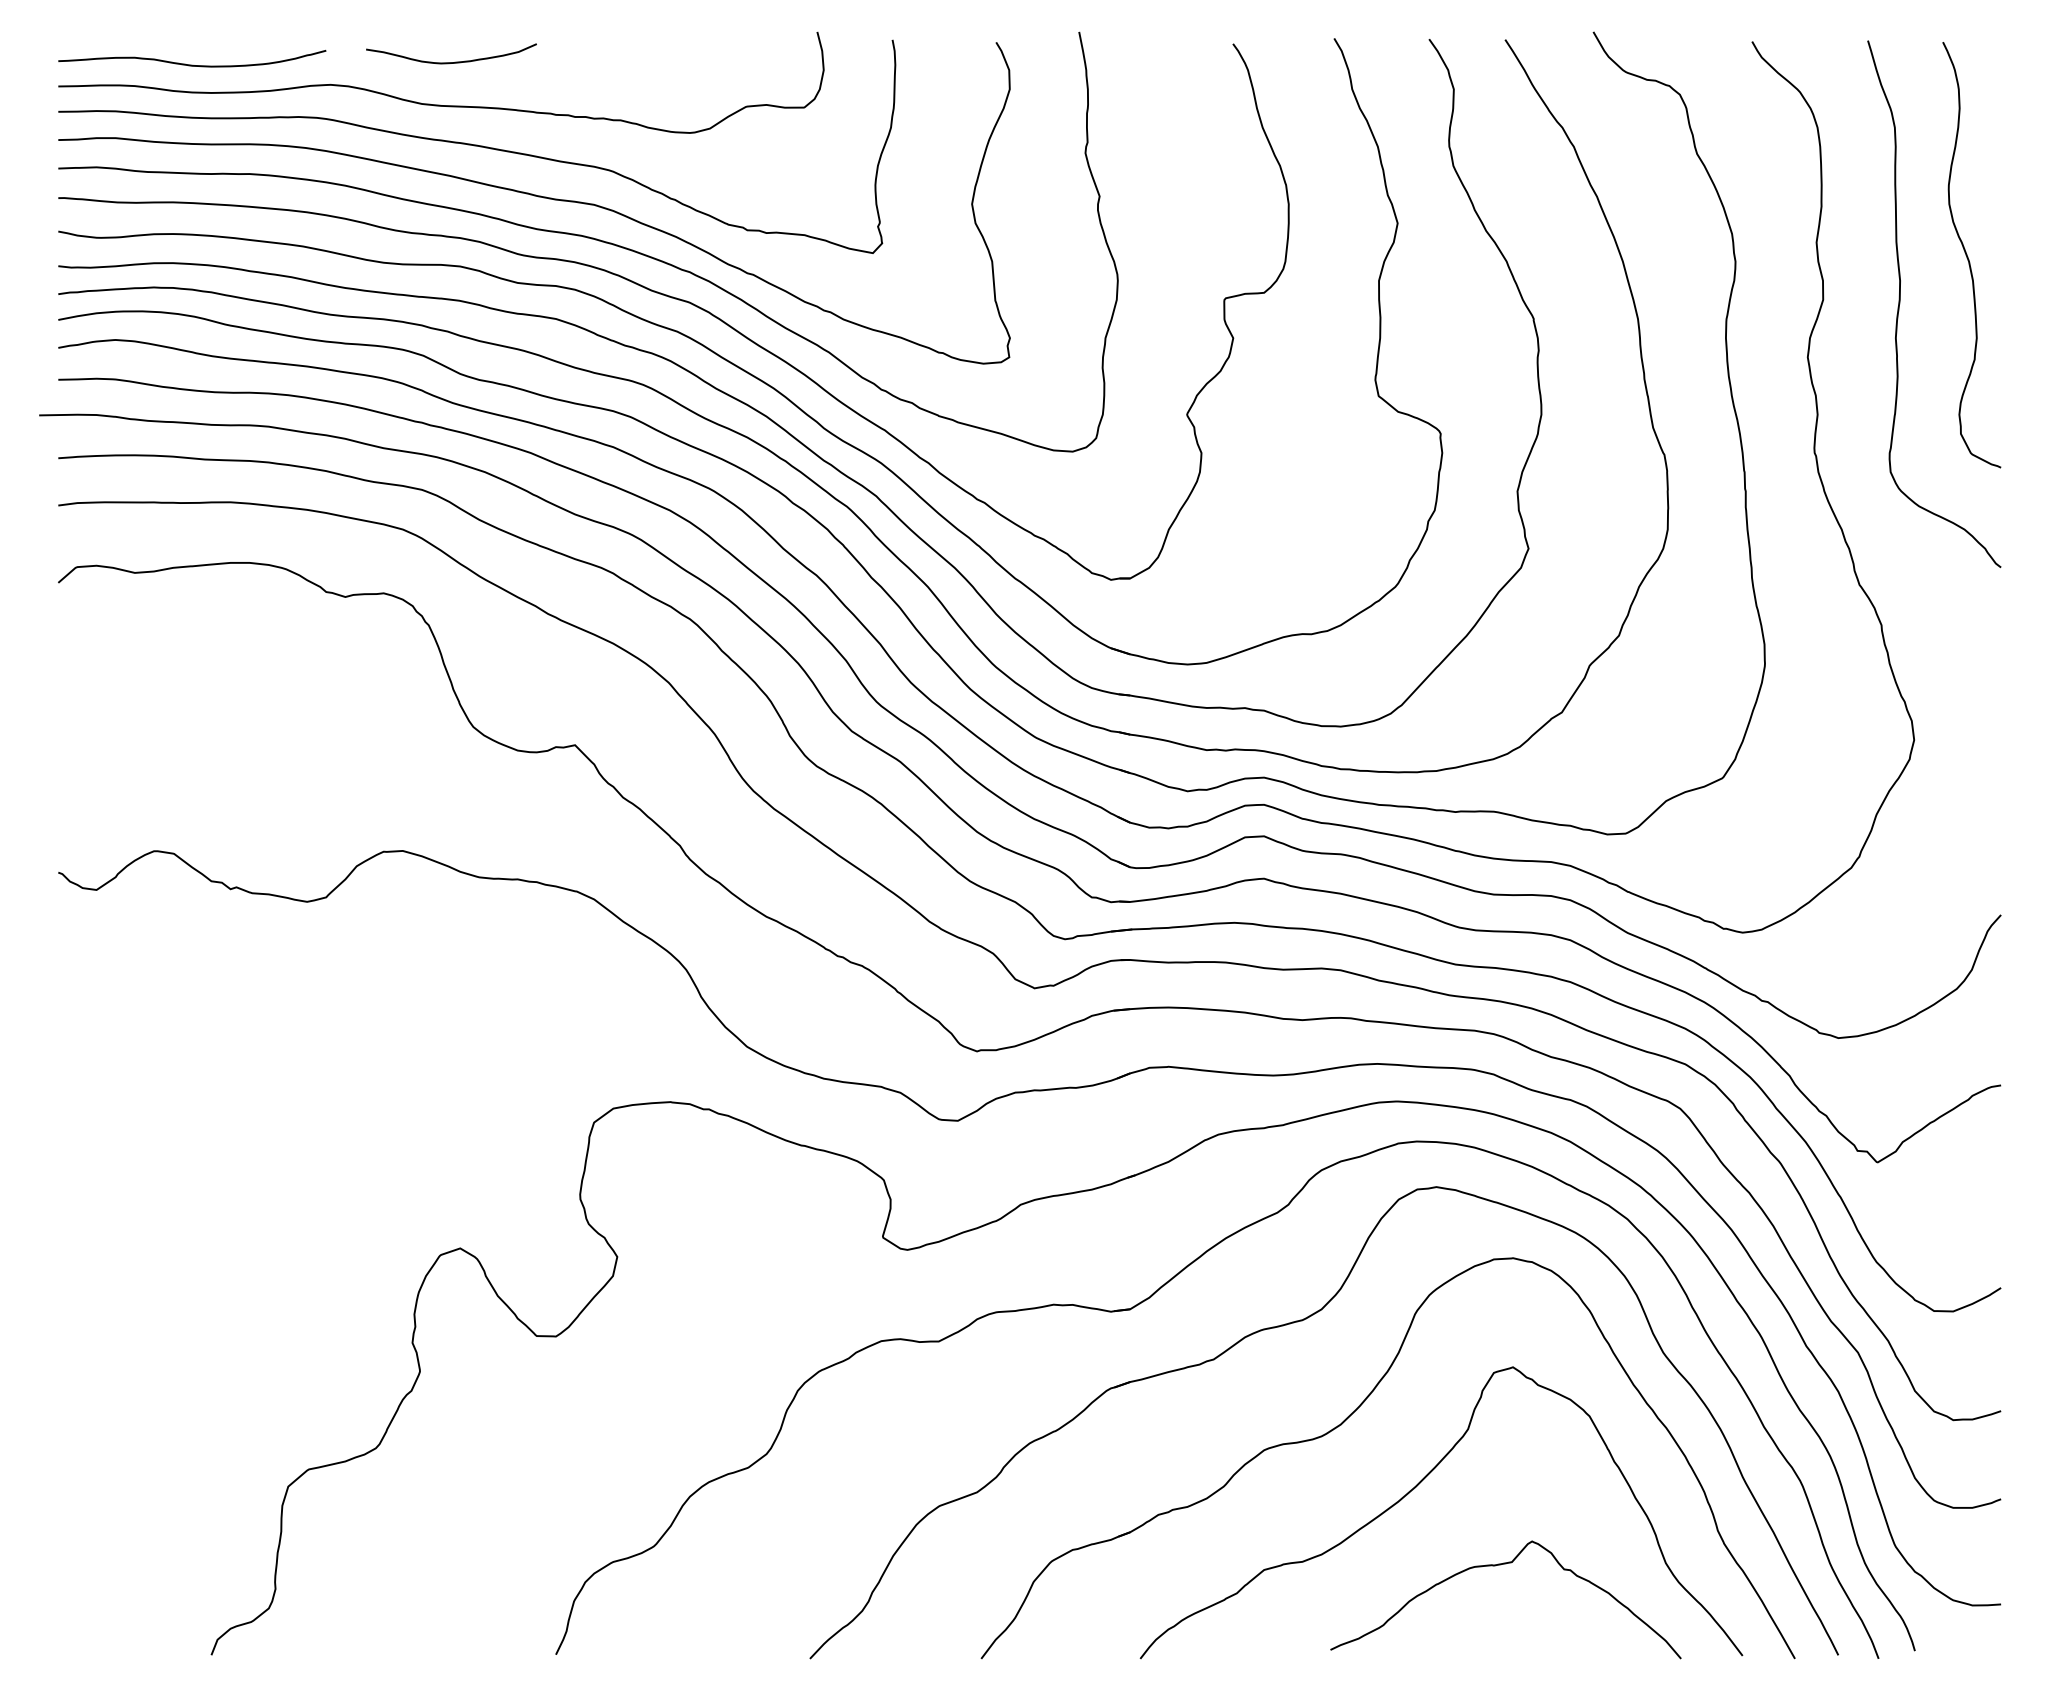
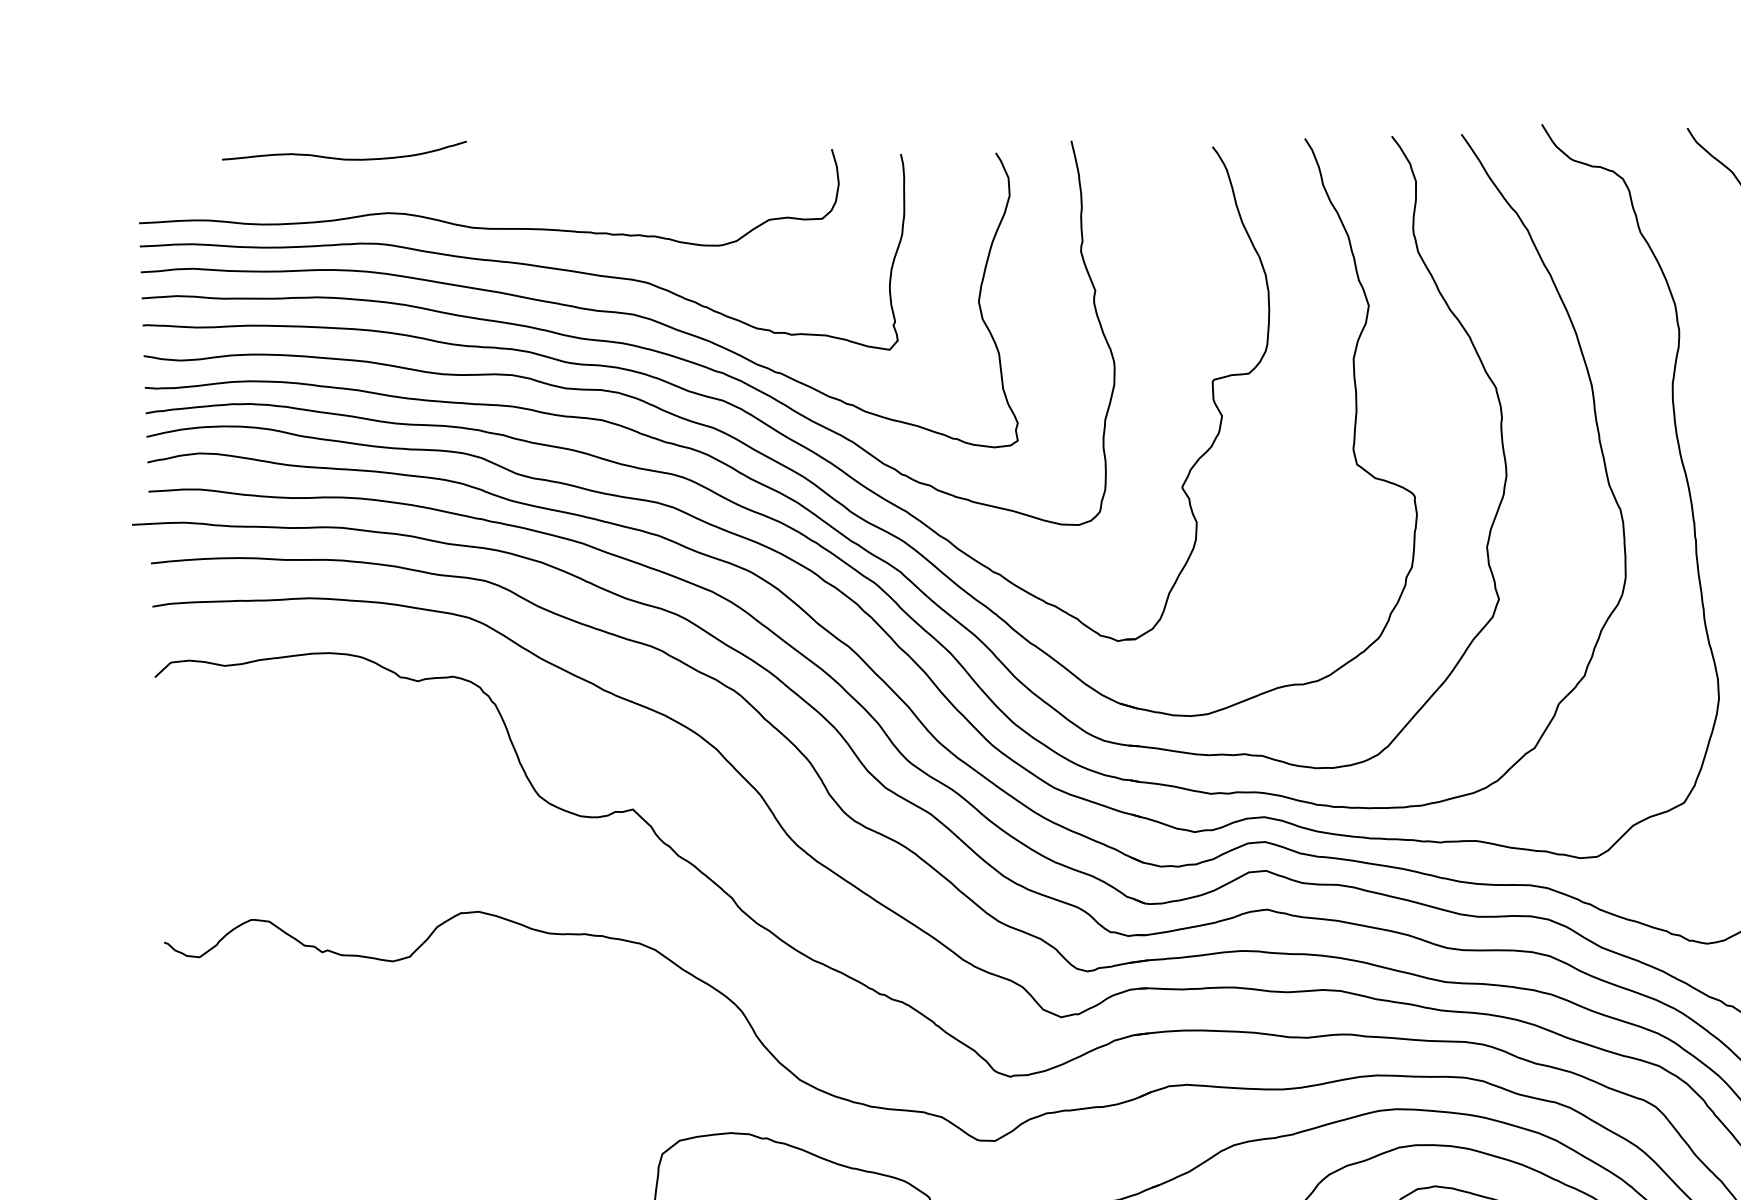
curve: (455, 61) -> (501, 187), removed
curve: (192, 64) -> (344, 158), moved

